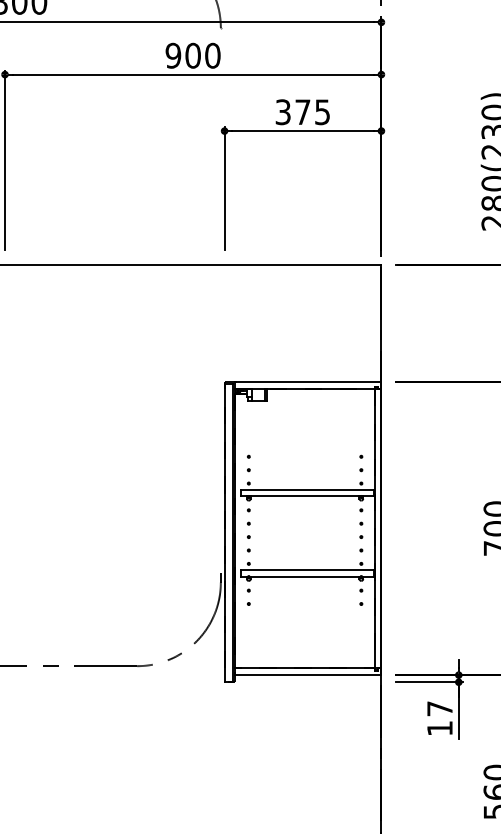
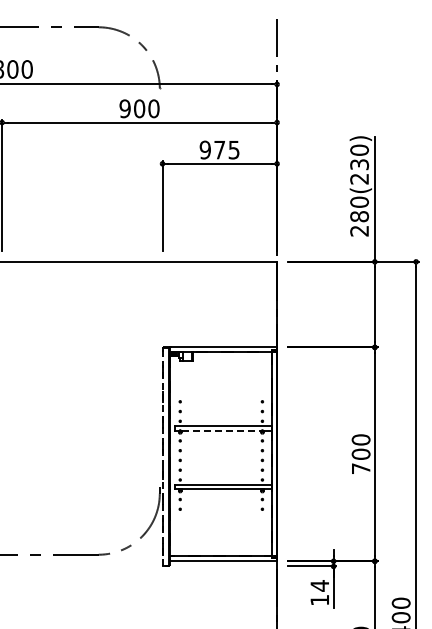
text: (282, 111) -> (204, 149), 375 -> 975
line: (305, 496) -> (221, 430), solid -> dashed
line: (224, 531) -> (162, 456), solid -> dashed
text: (439, 708) -> (319, 585), 17 -> 14

